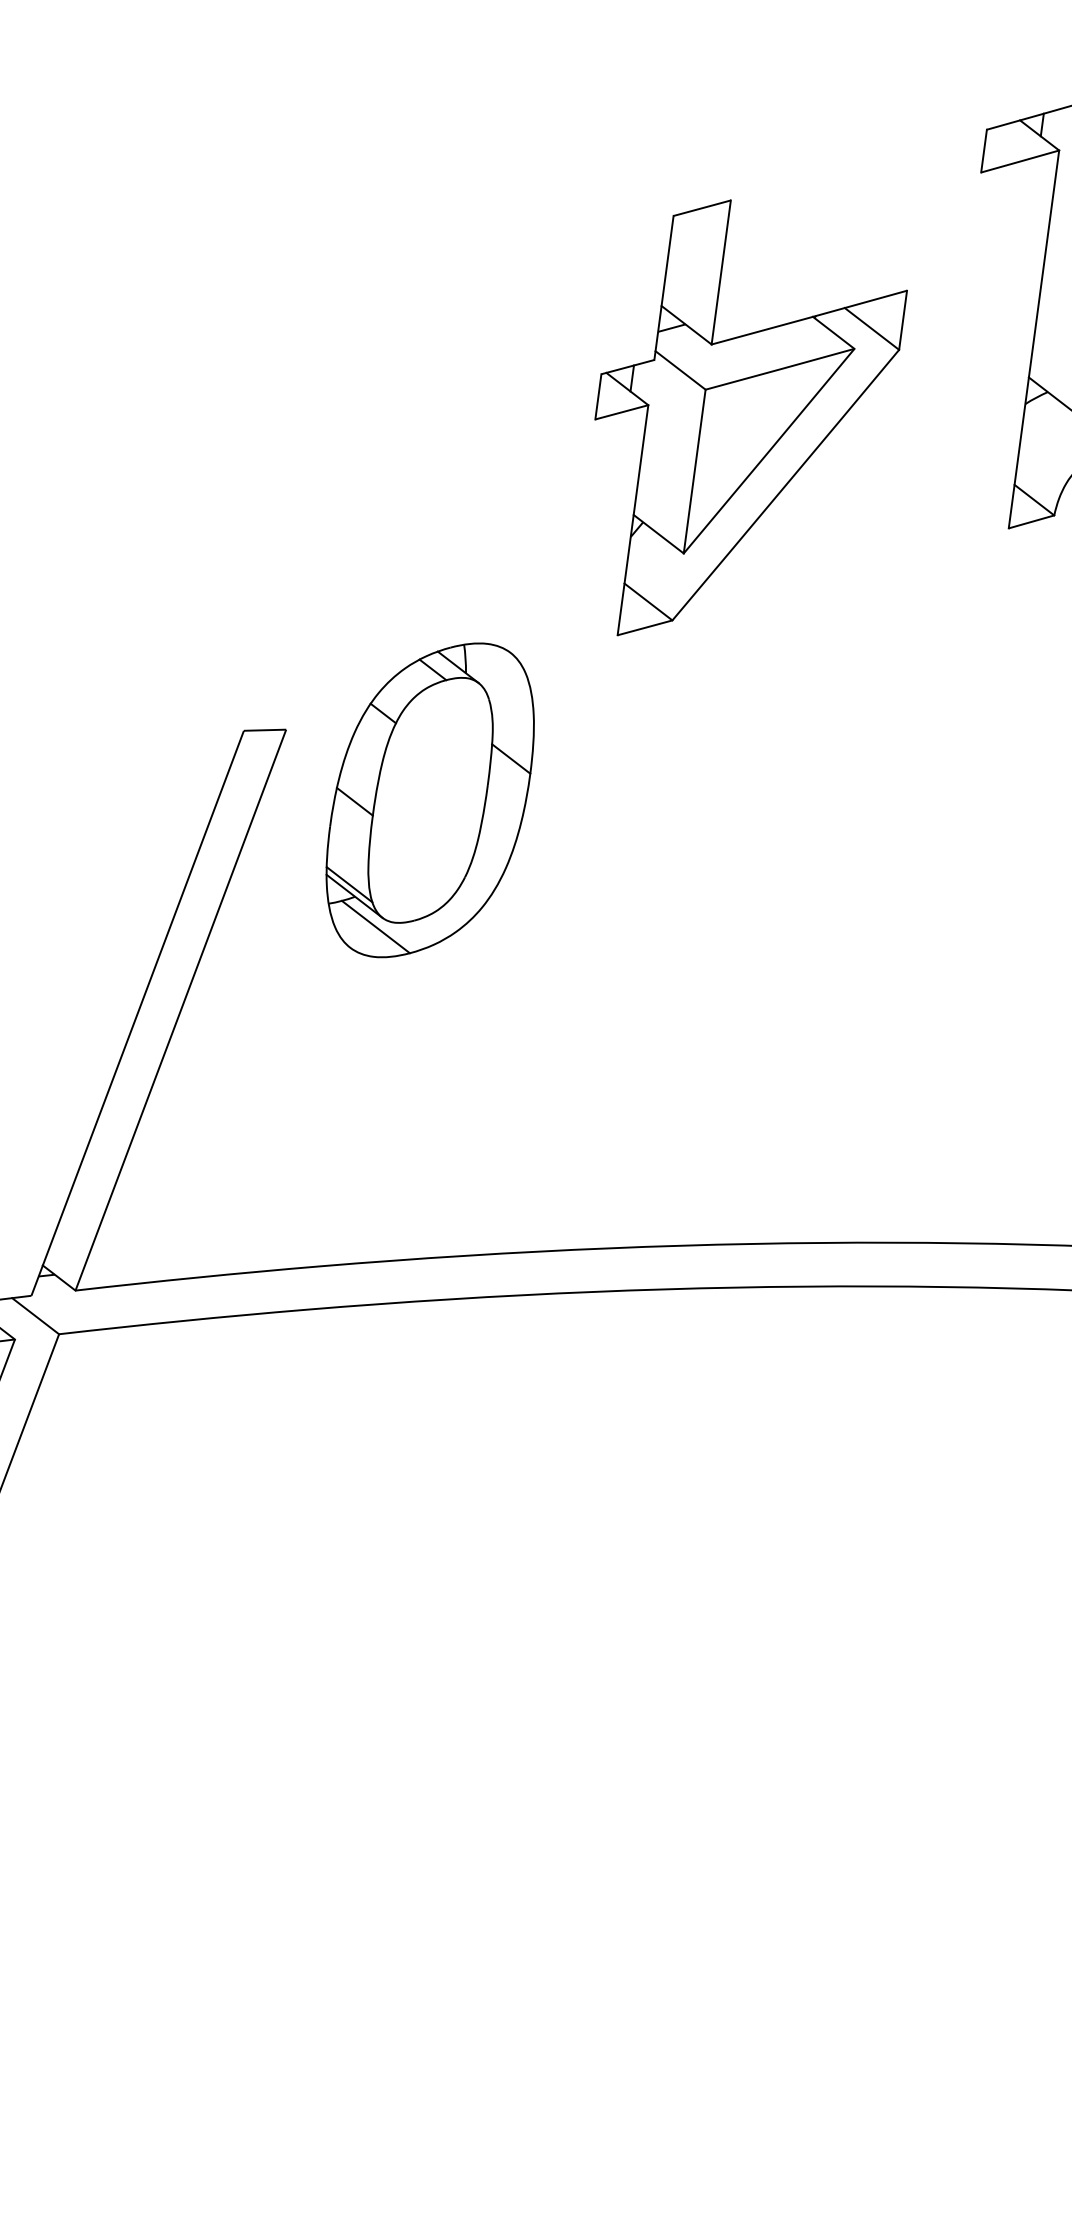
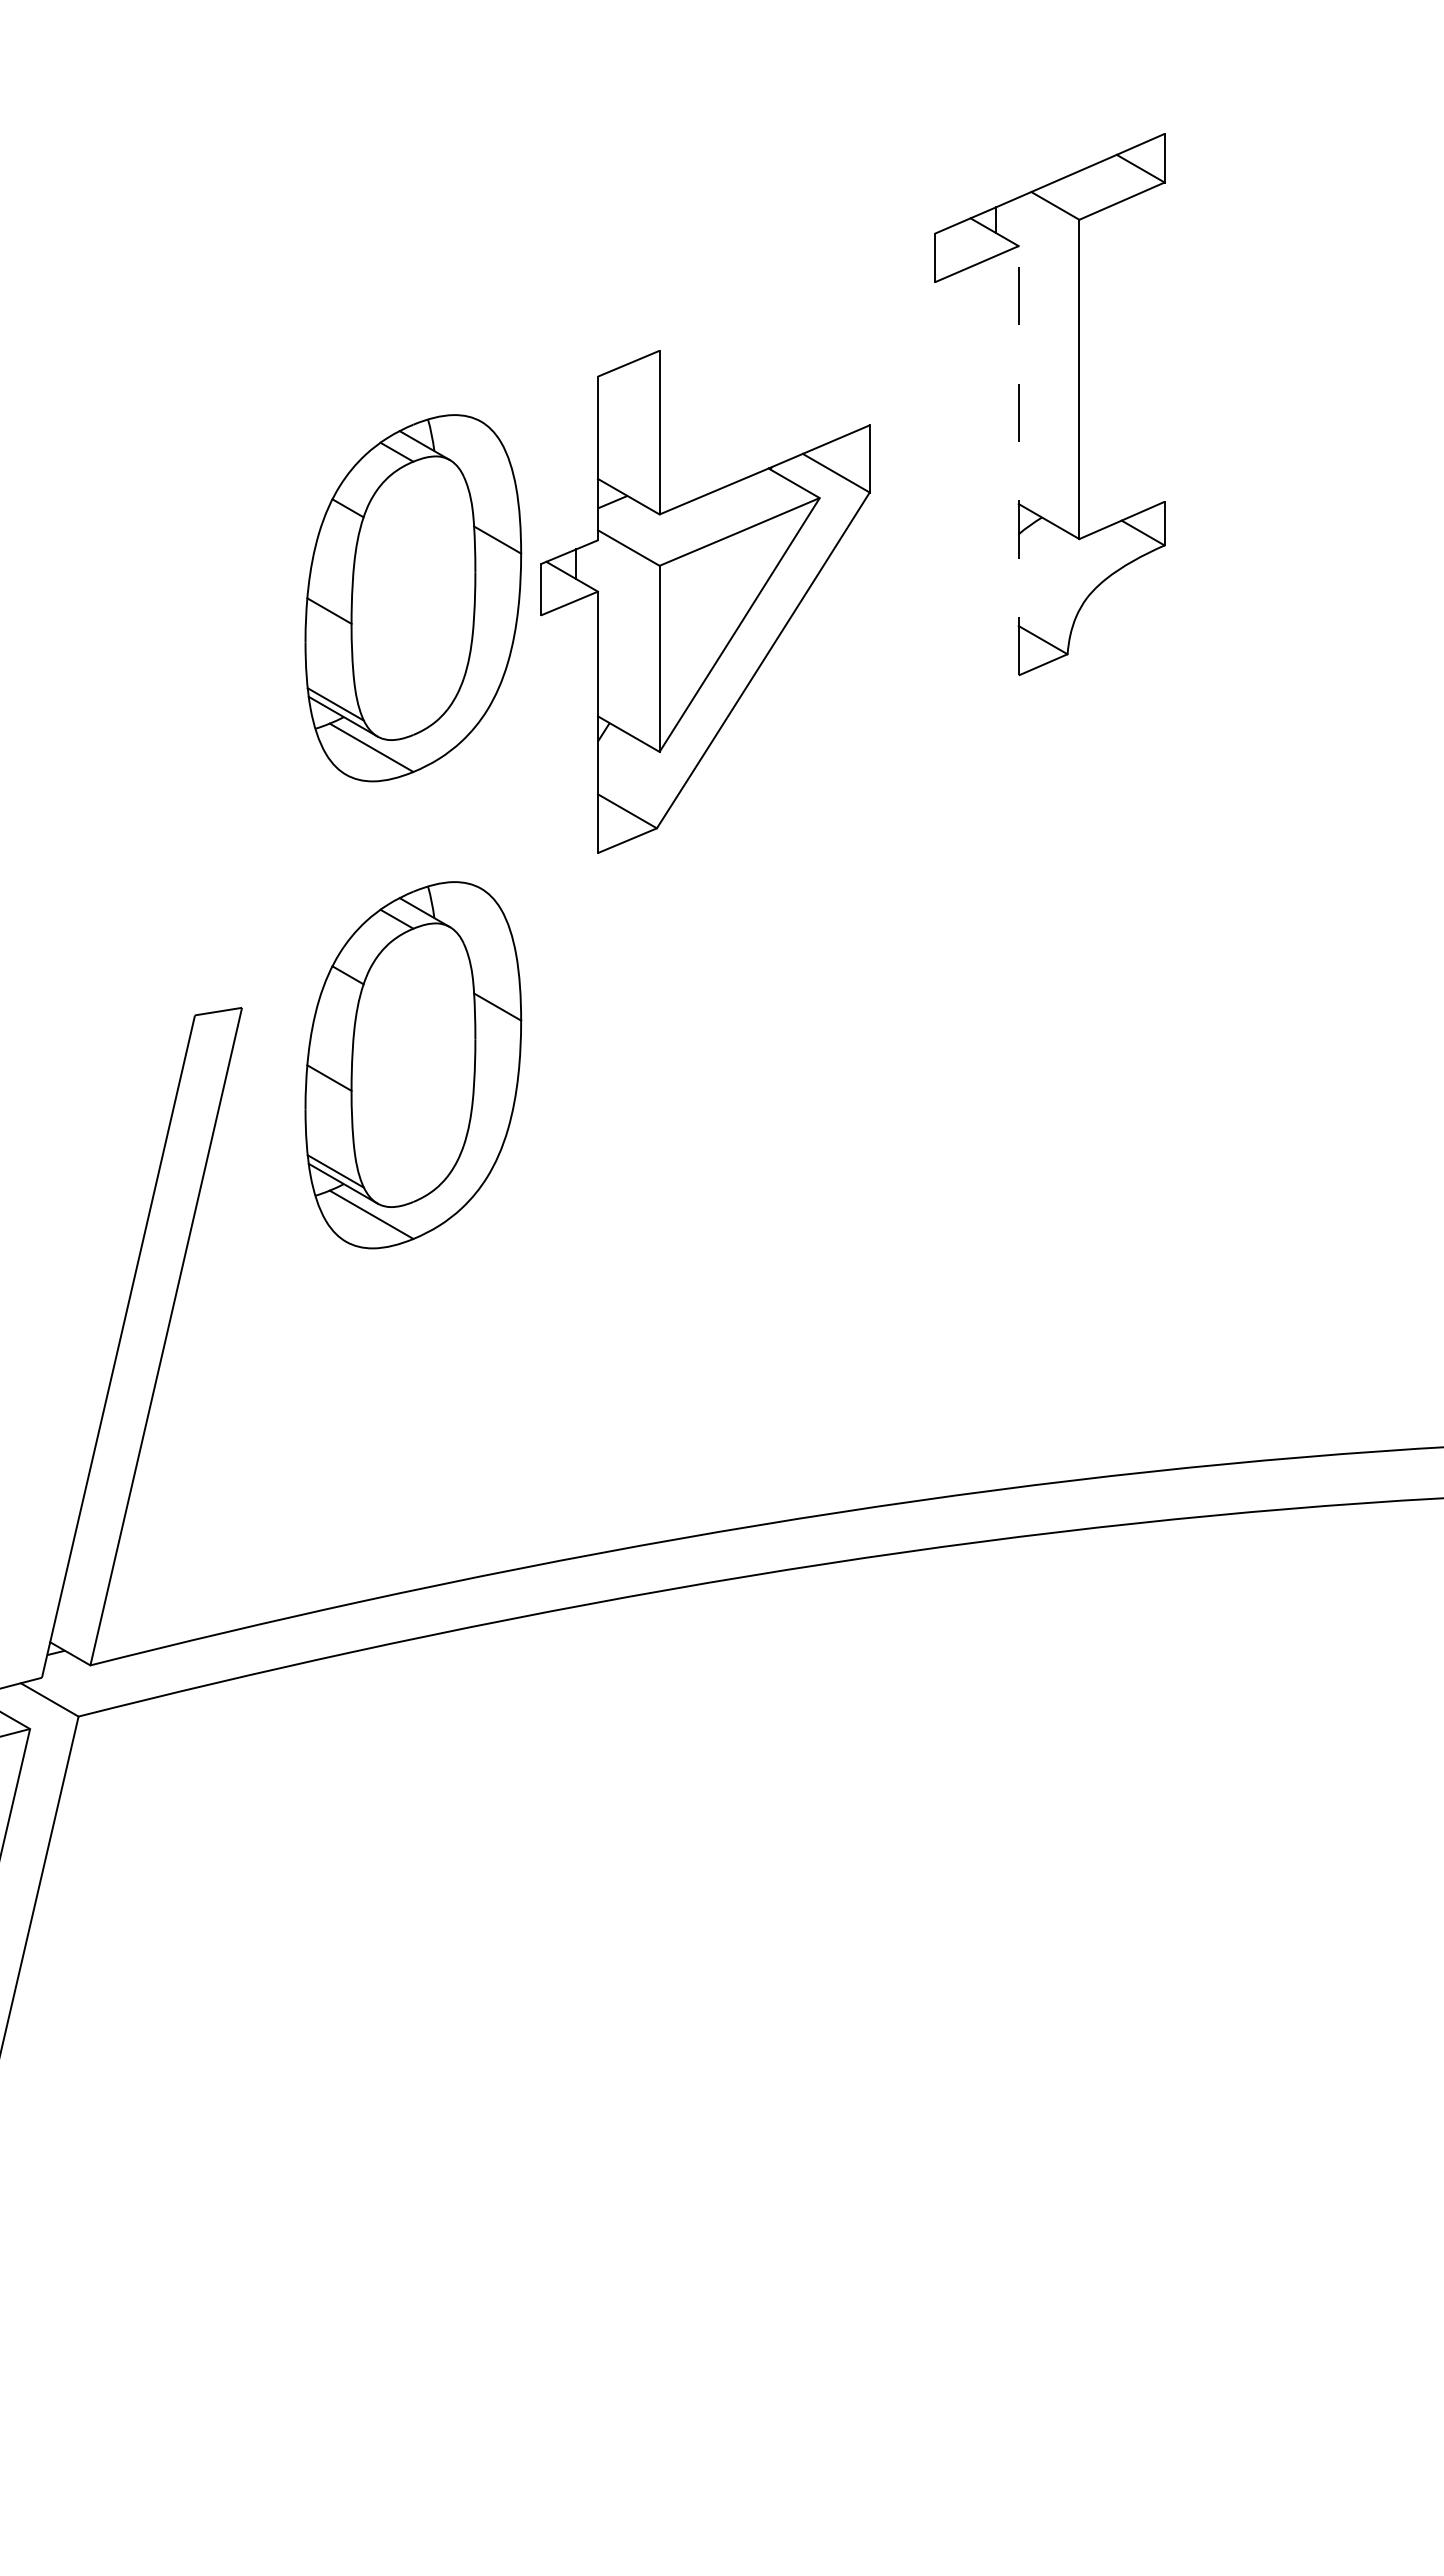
line: (1033, 339) -> (1018, 460), solid -> dashed
part: (485, 389) -> (413, 598), added

